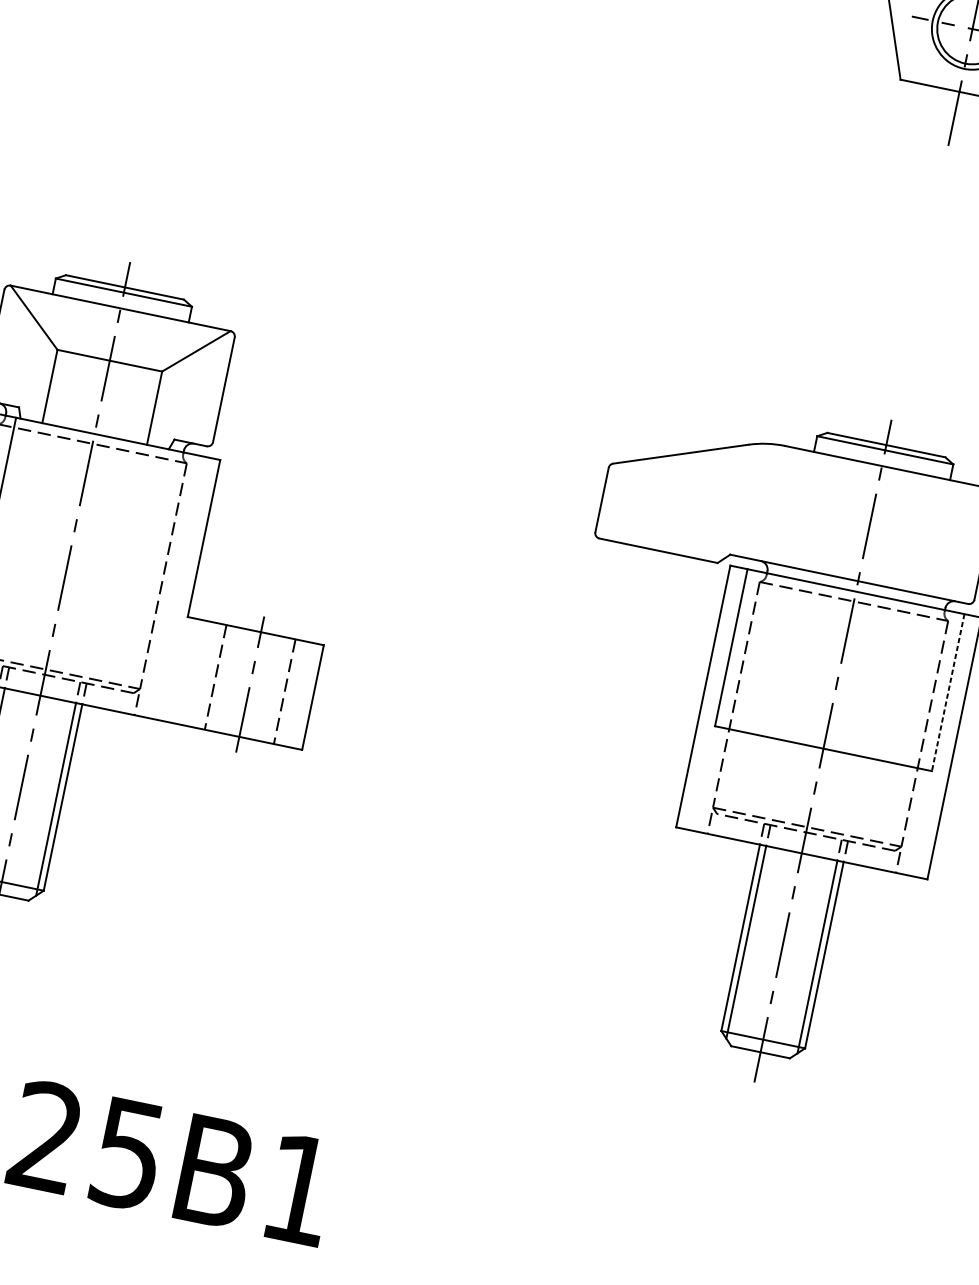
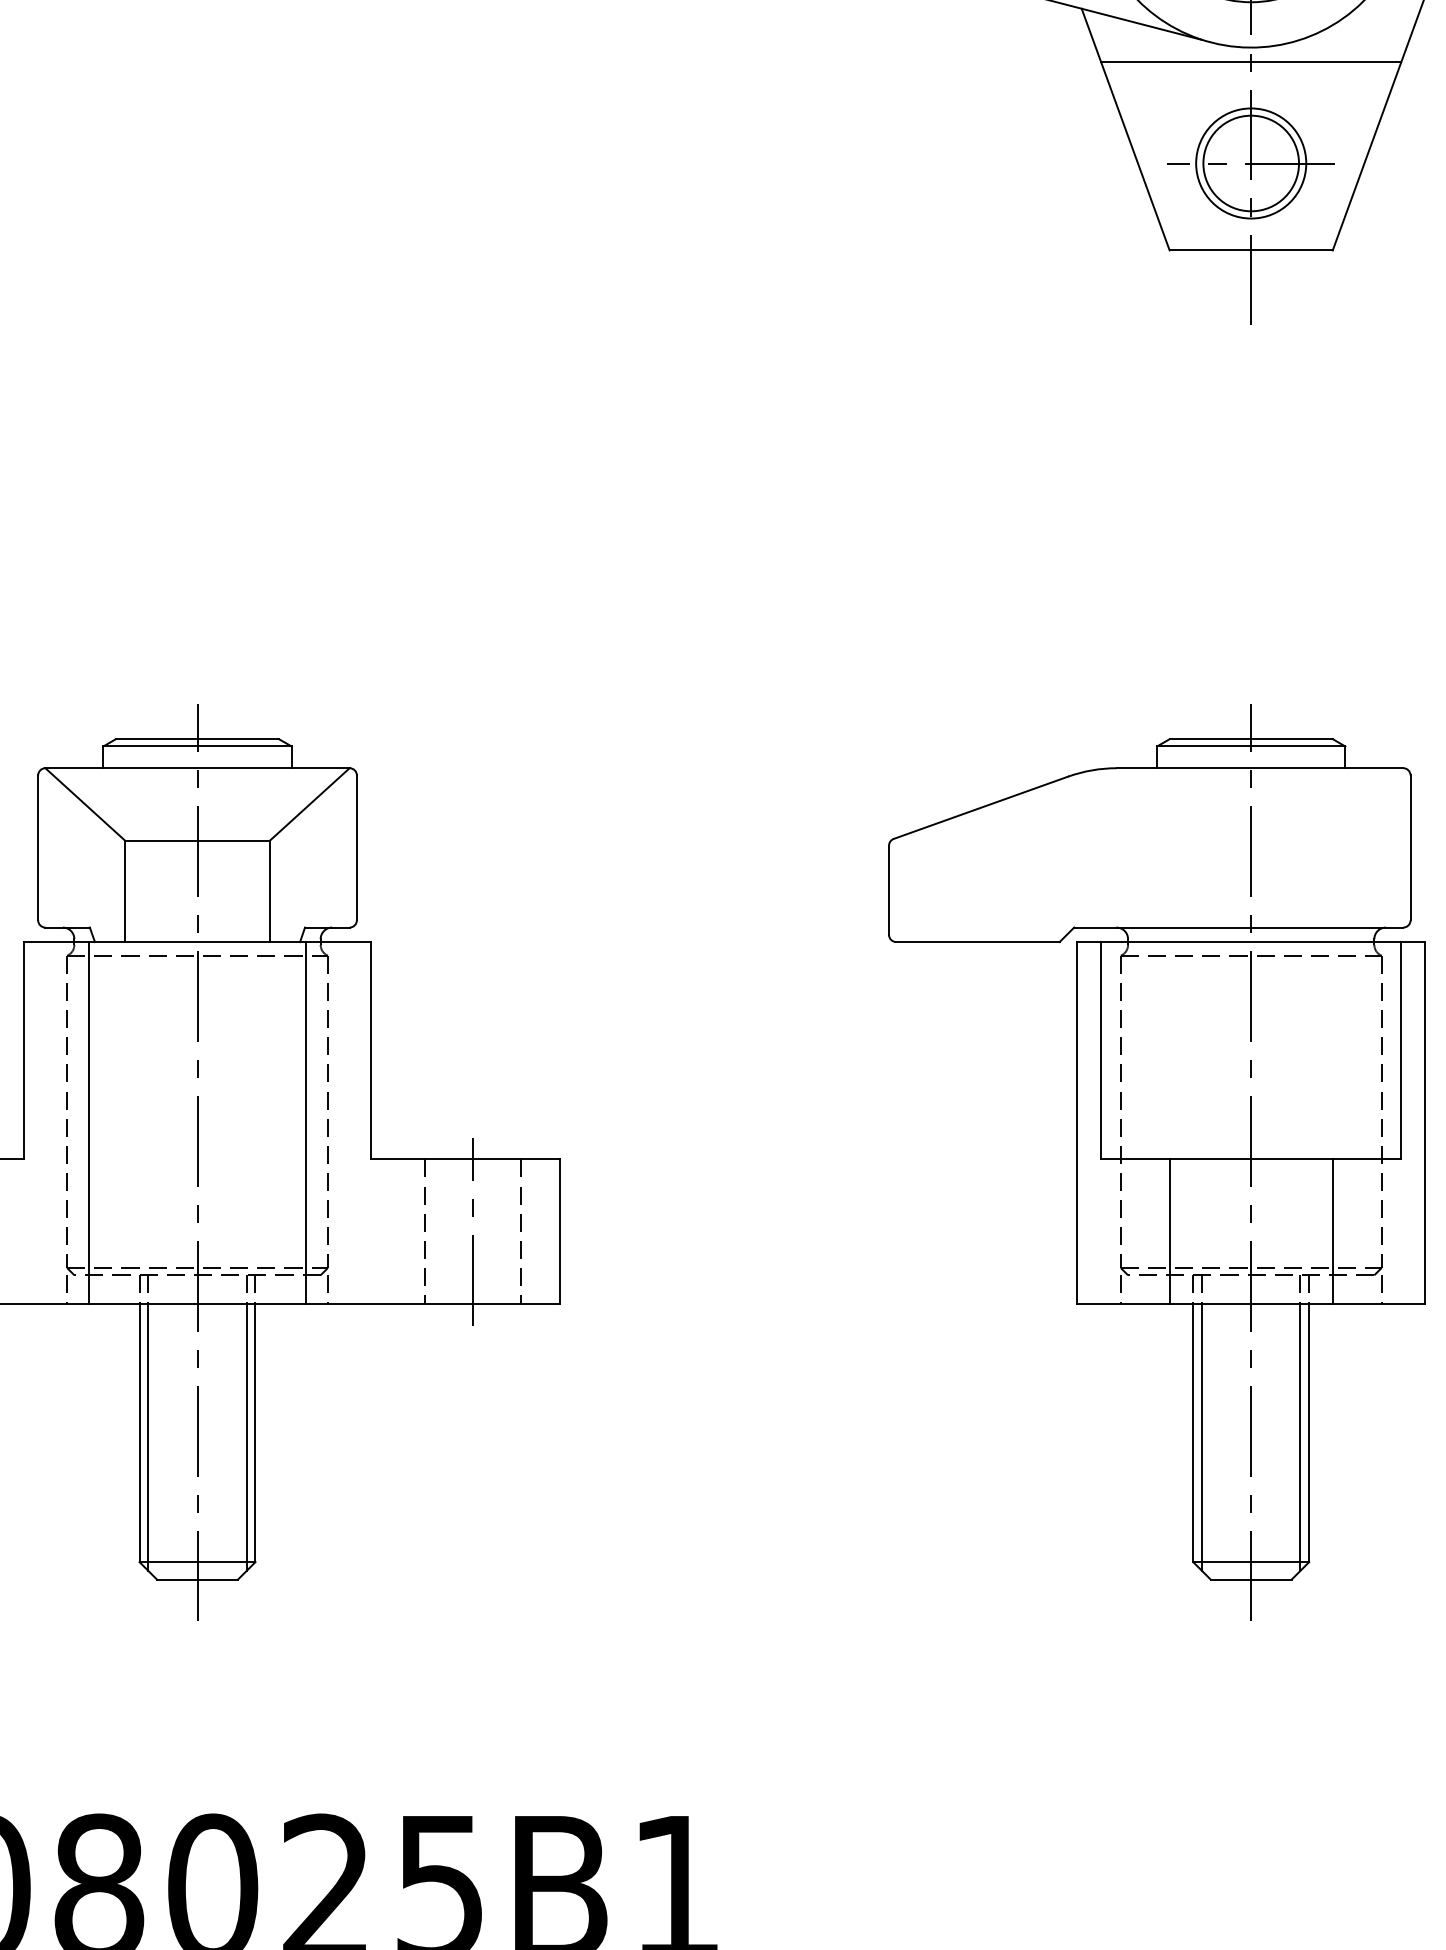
line: (146, 581) -> (306, 1123), added
line: (948, 692) -> (1401, 1050), dashed -> solid
line: (753, 788) -> (1169, 1231), added
line: (871, 812) -> (1332, 1231), added

